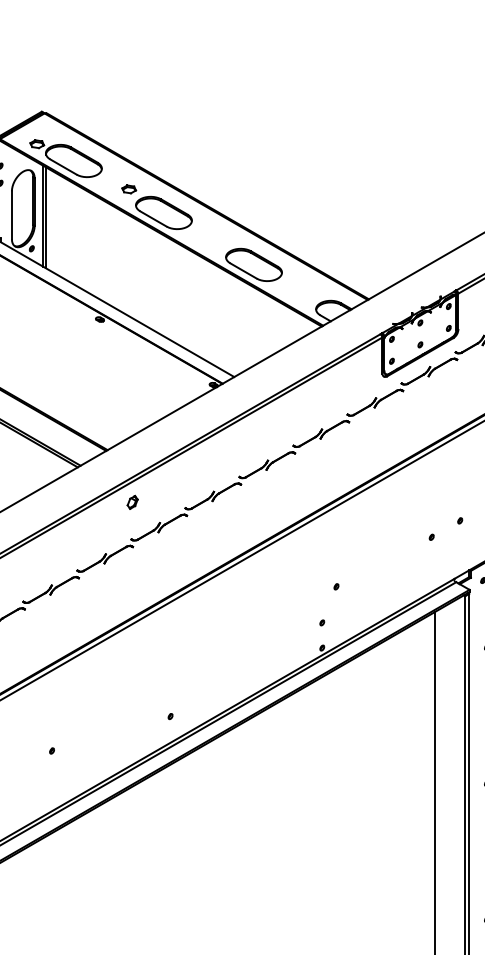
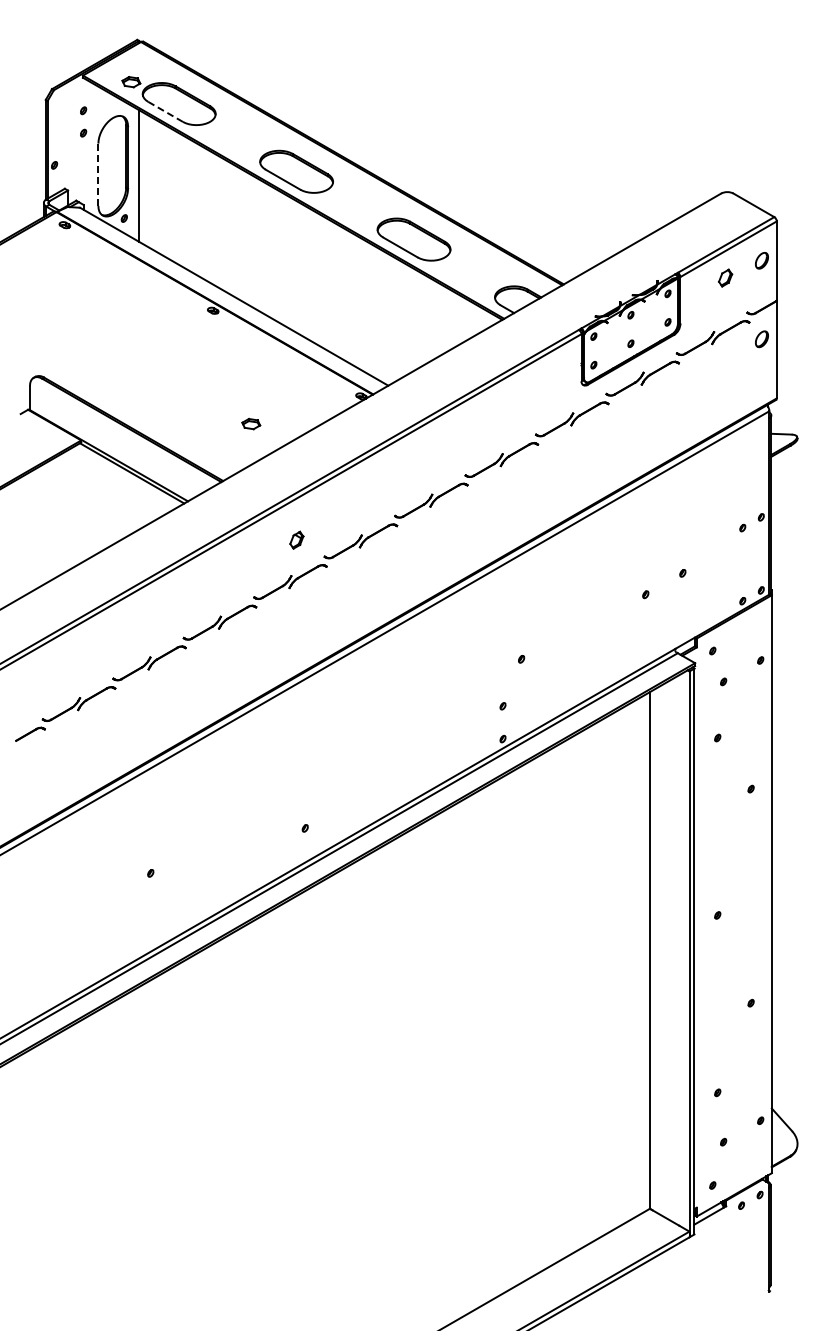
line: (63, 166) -> (165, 111), solid -> dashed
part: (129, 189) -> (251, 424), moved
line: (12, 215) -> (98, 174), solid -> dashed
line: (45, 218) -> (142, 178), removed
part: (132, 501) -> (296, 539), moved

